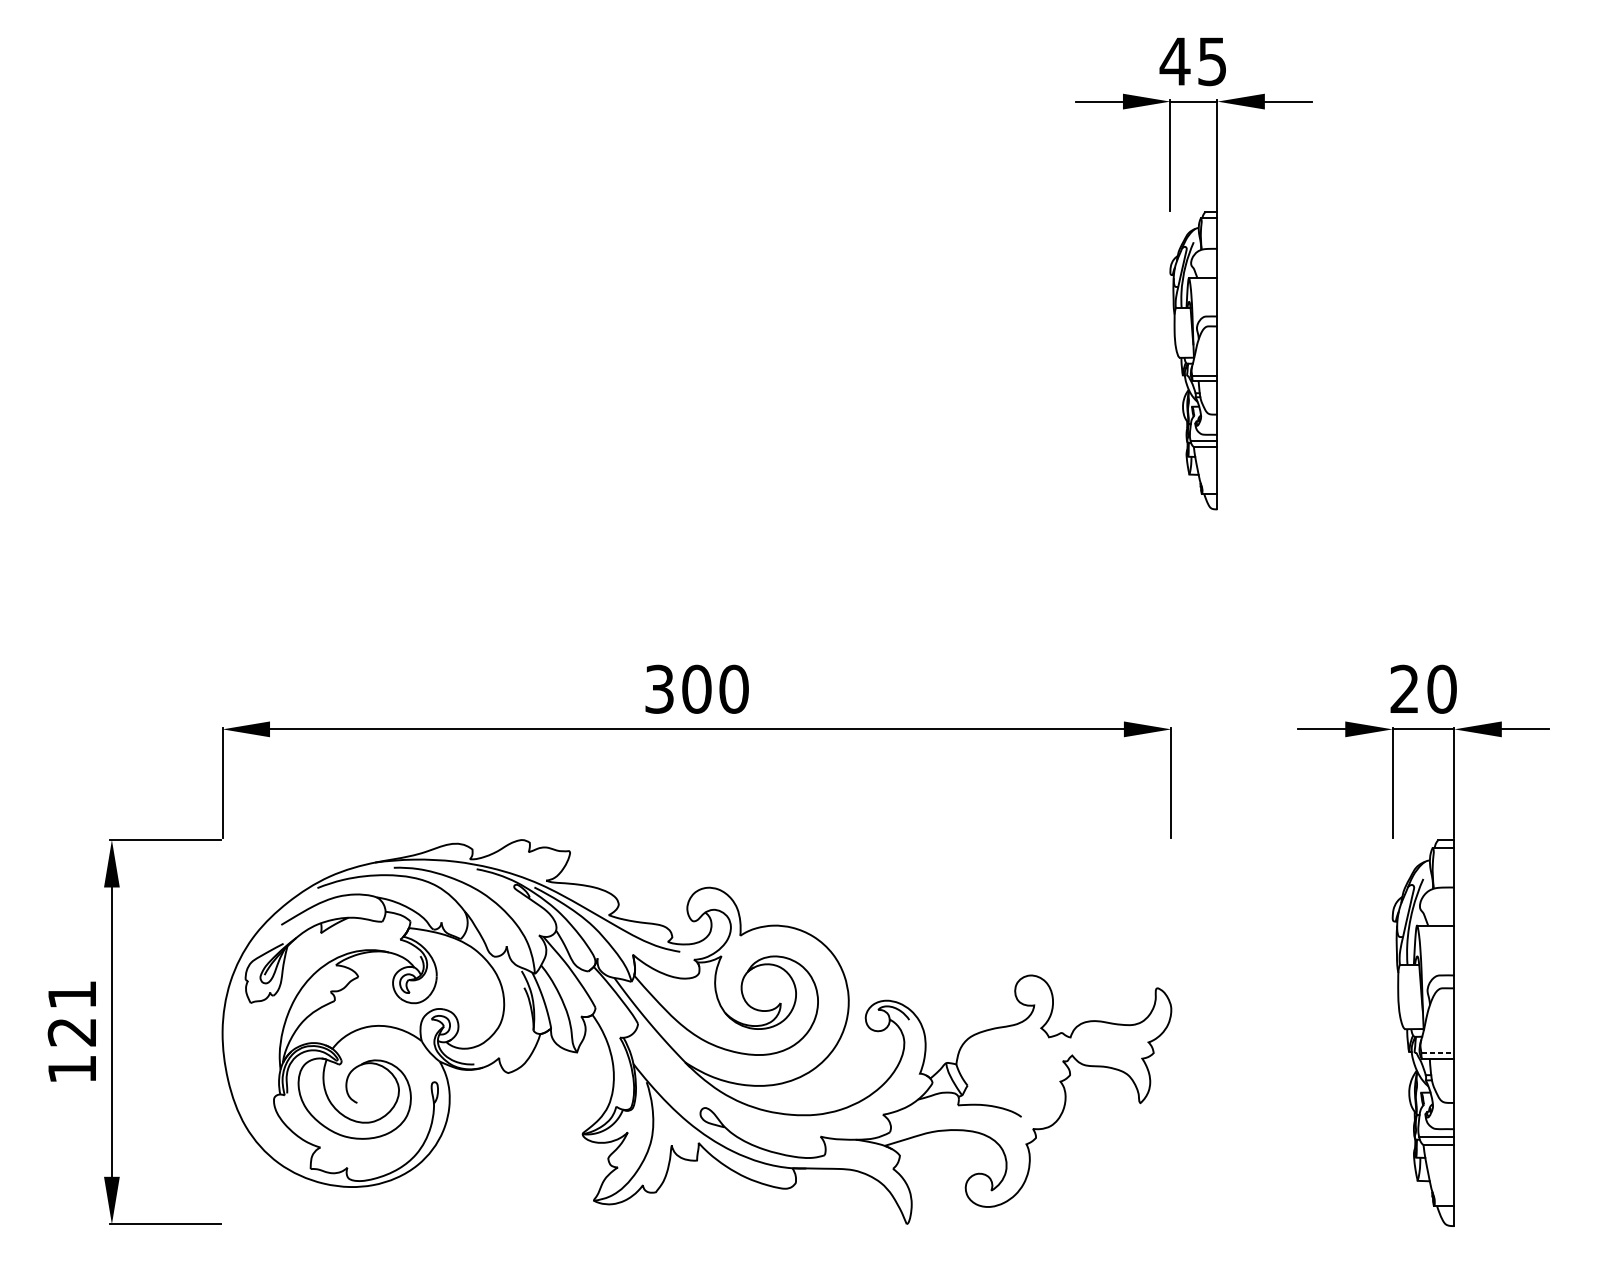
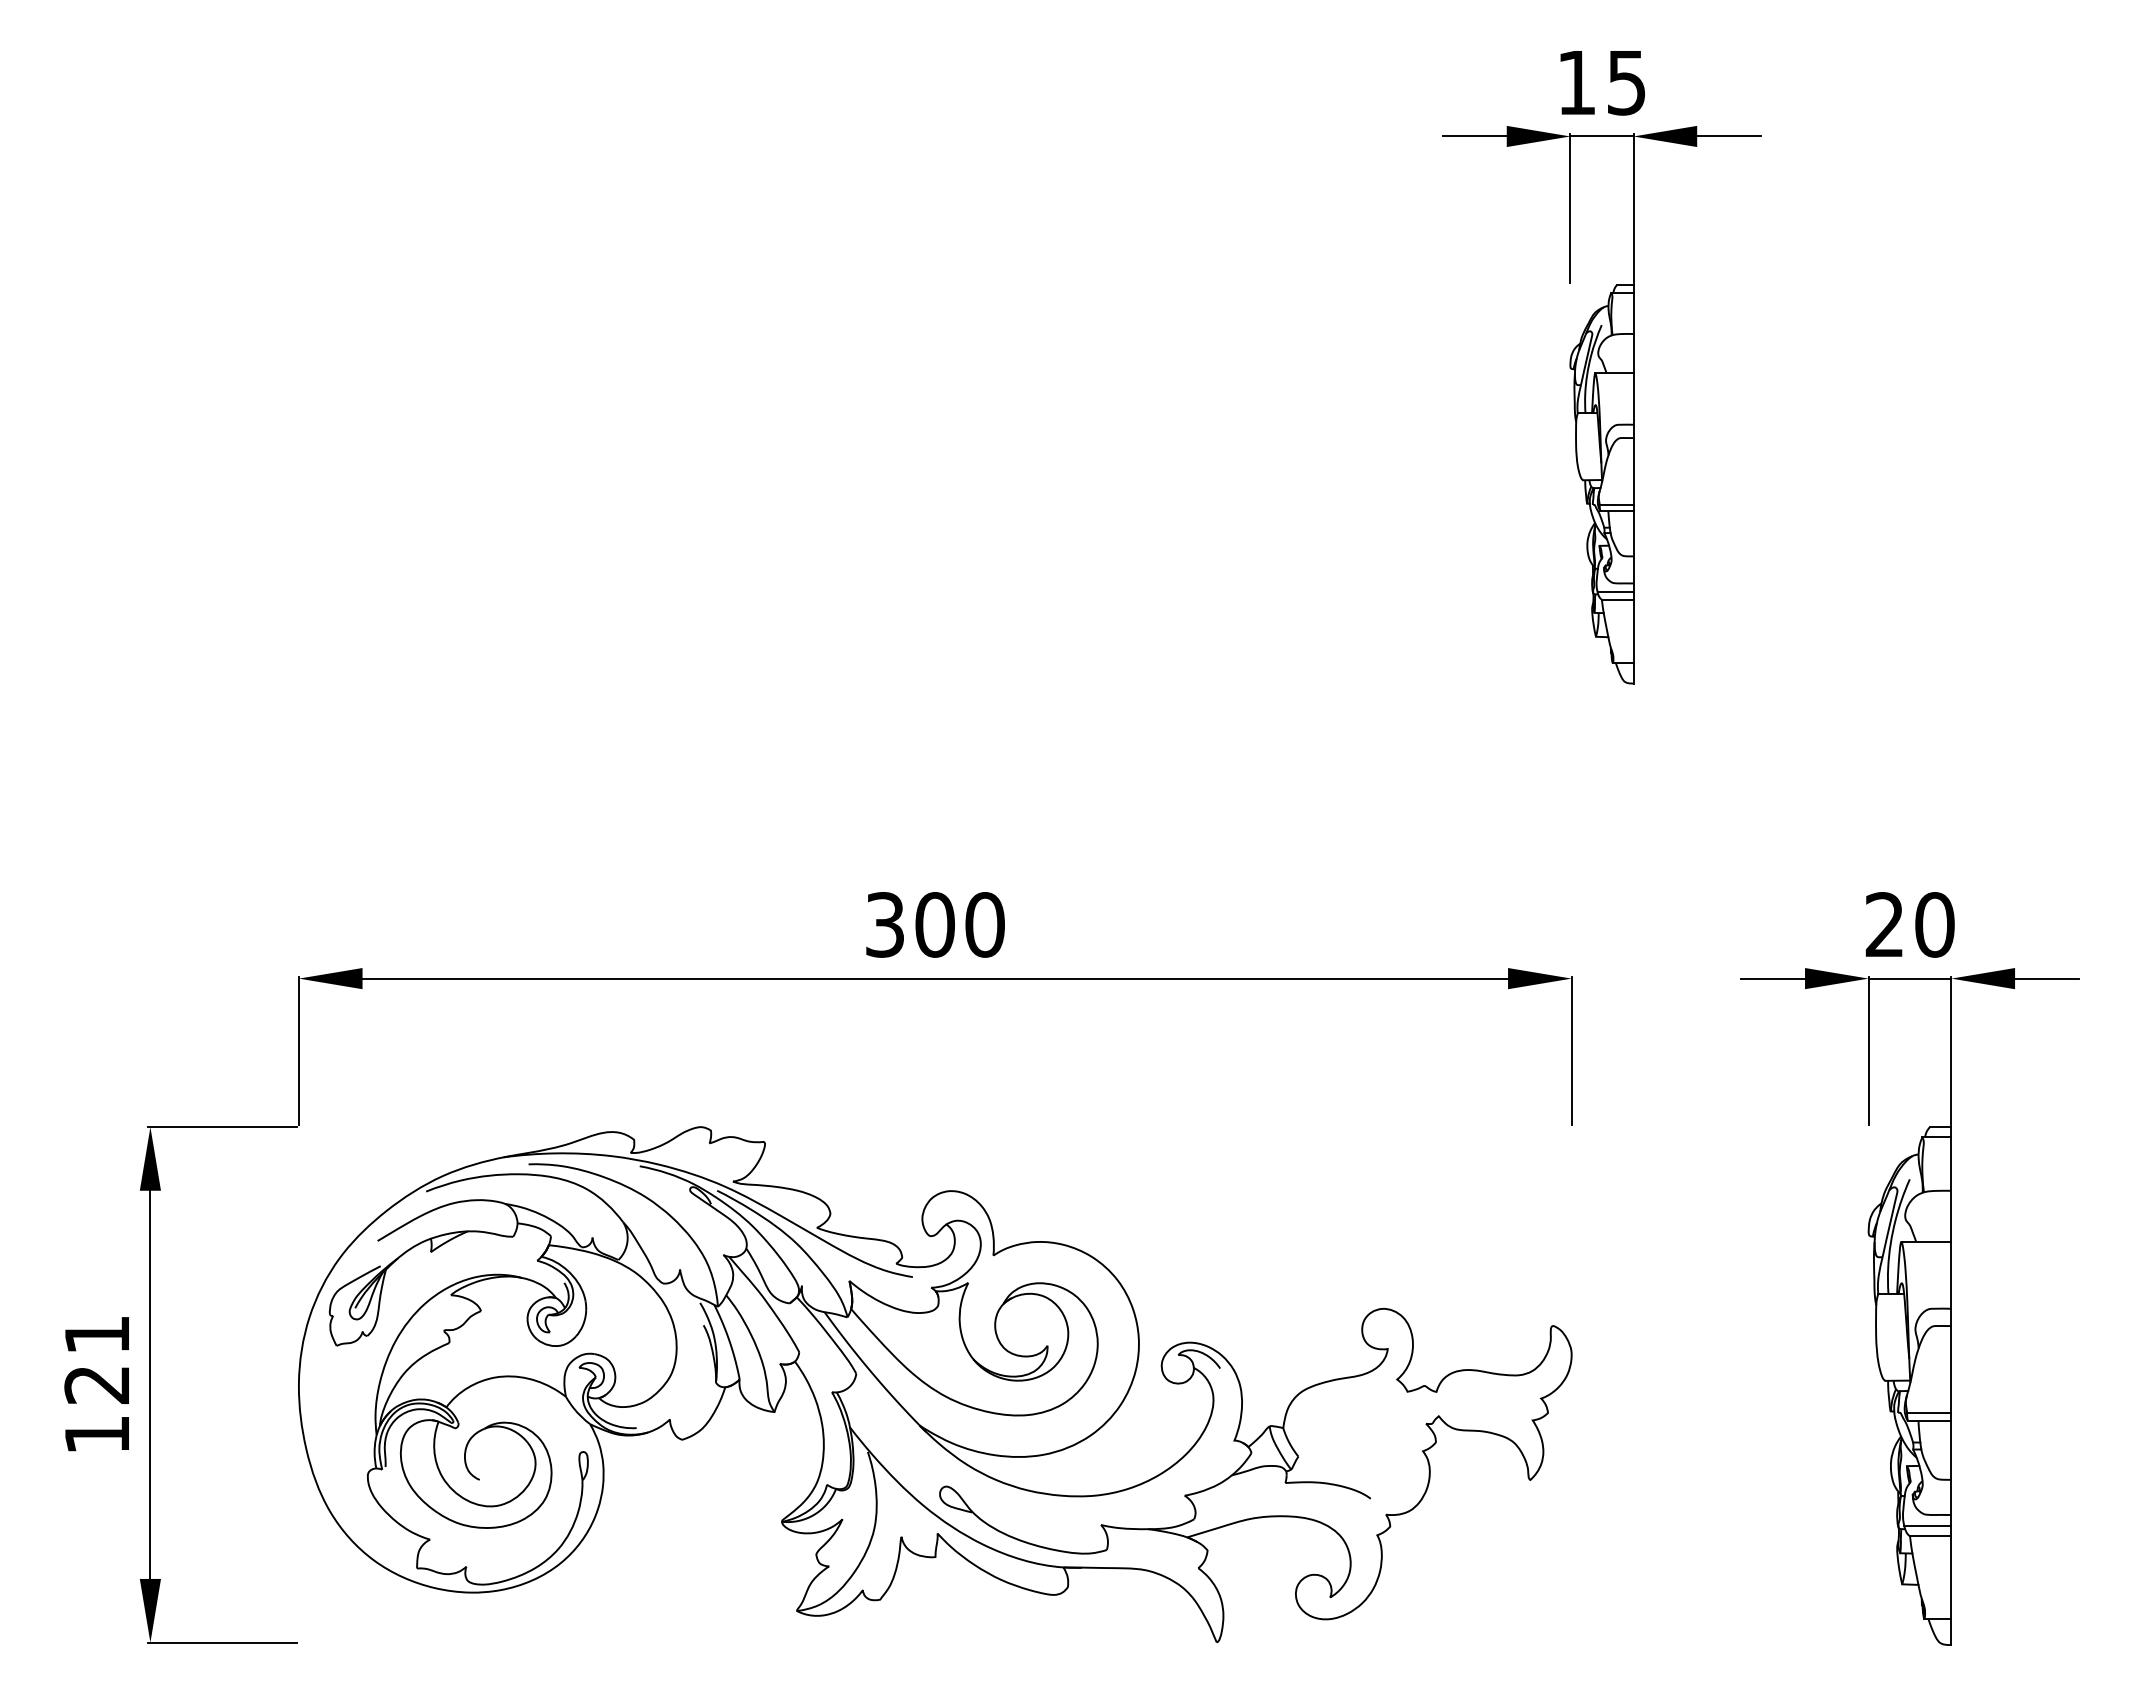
text: (1174, 61) -> (1576, 82), 45 -> 15
line: (1438, 1052) -> (1929, 1412), dashed -> solid

